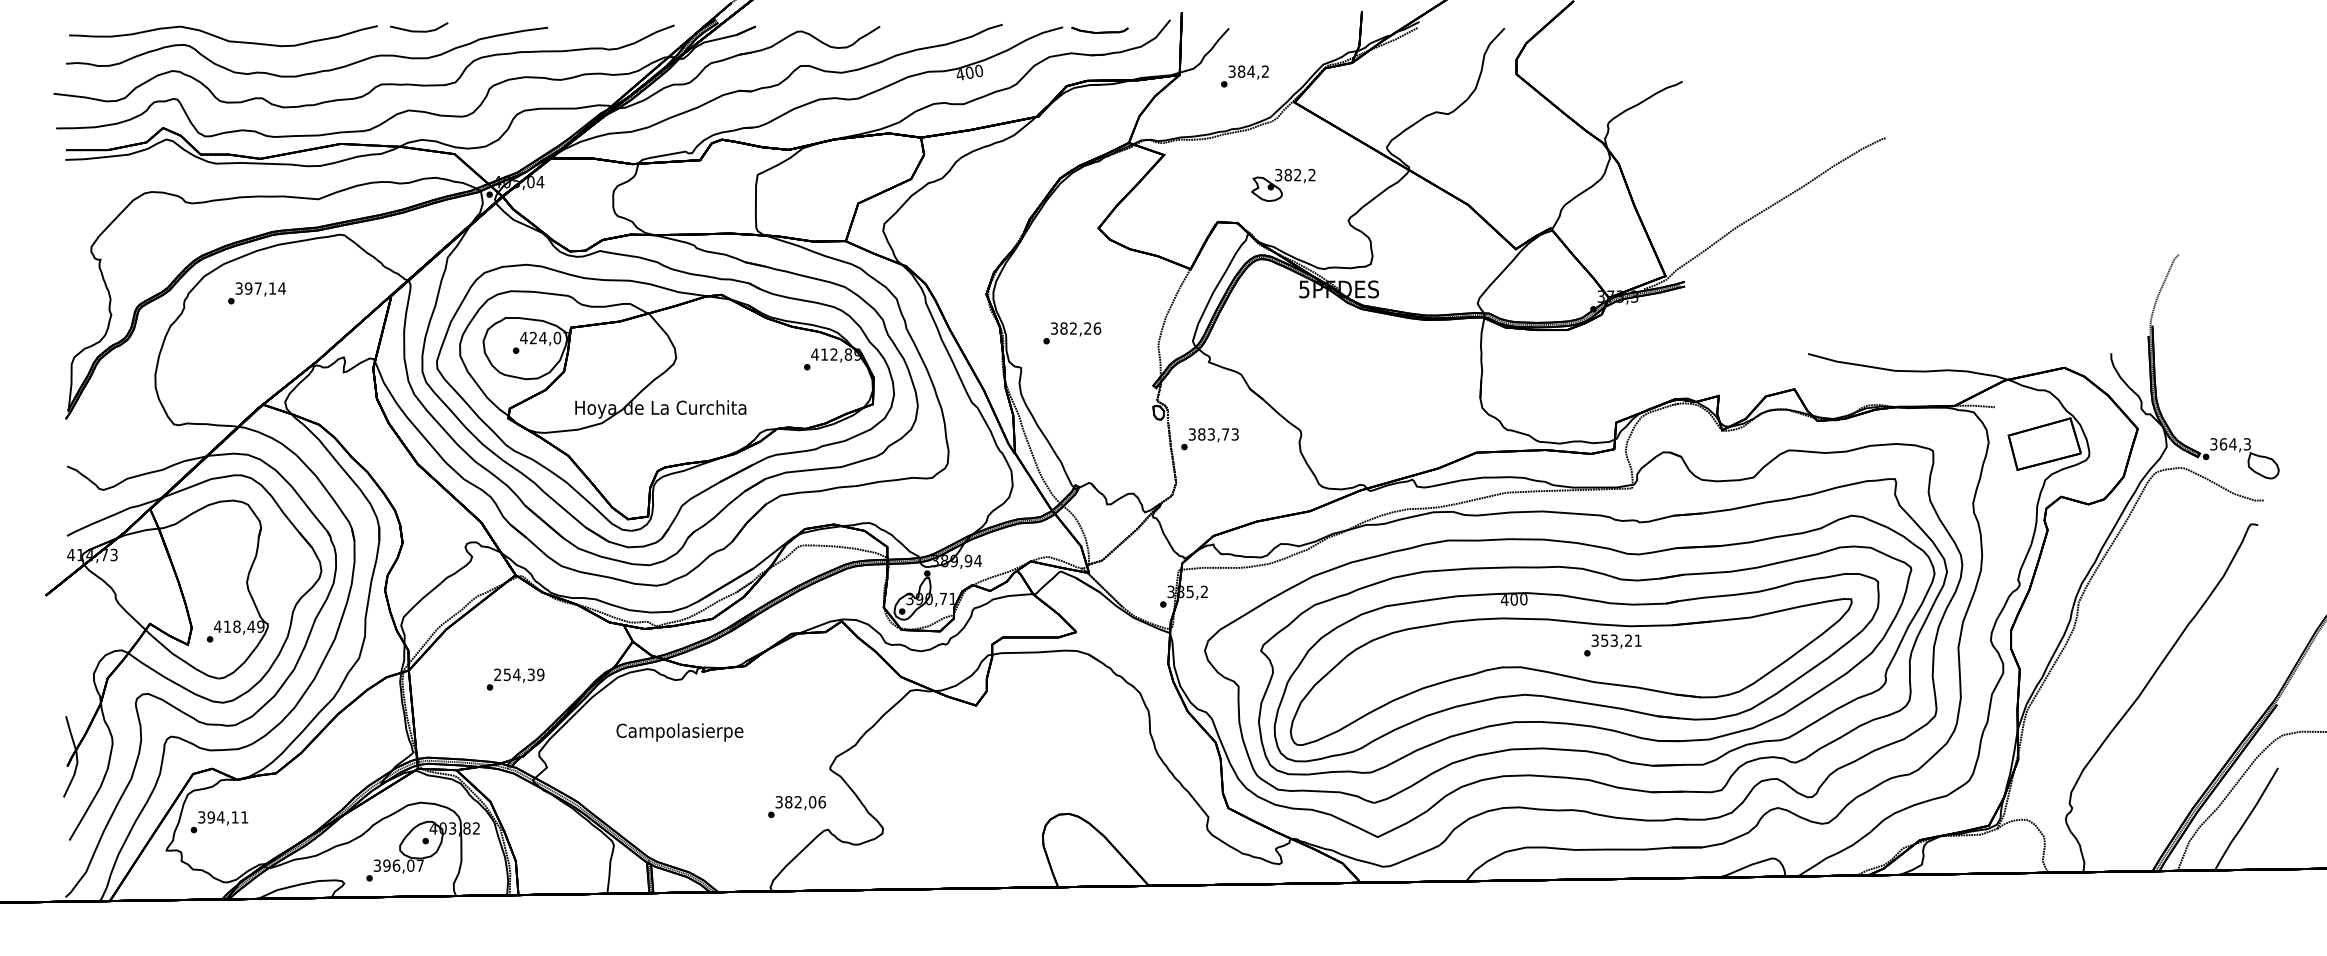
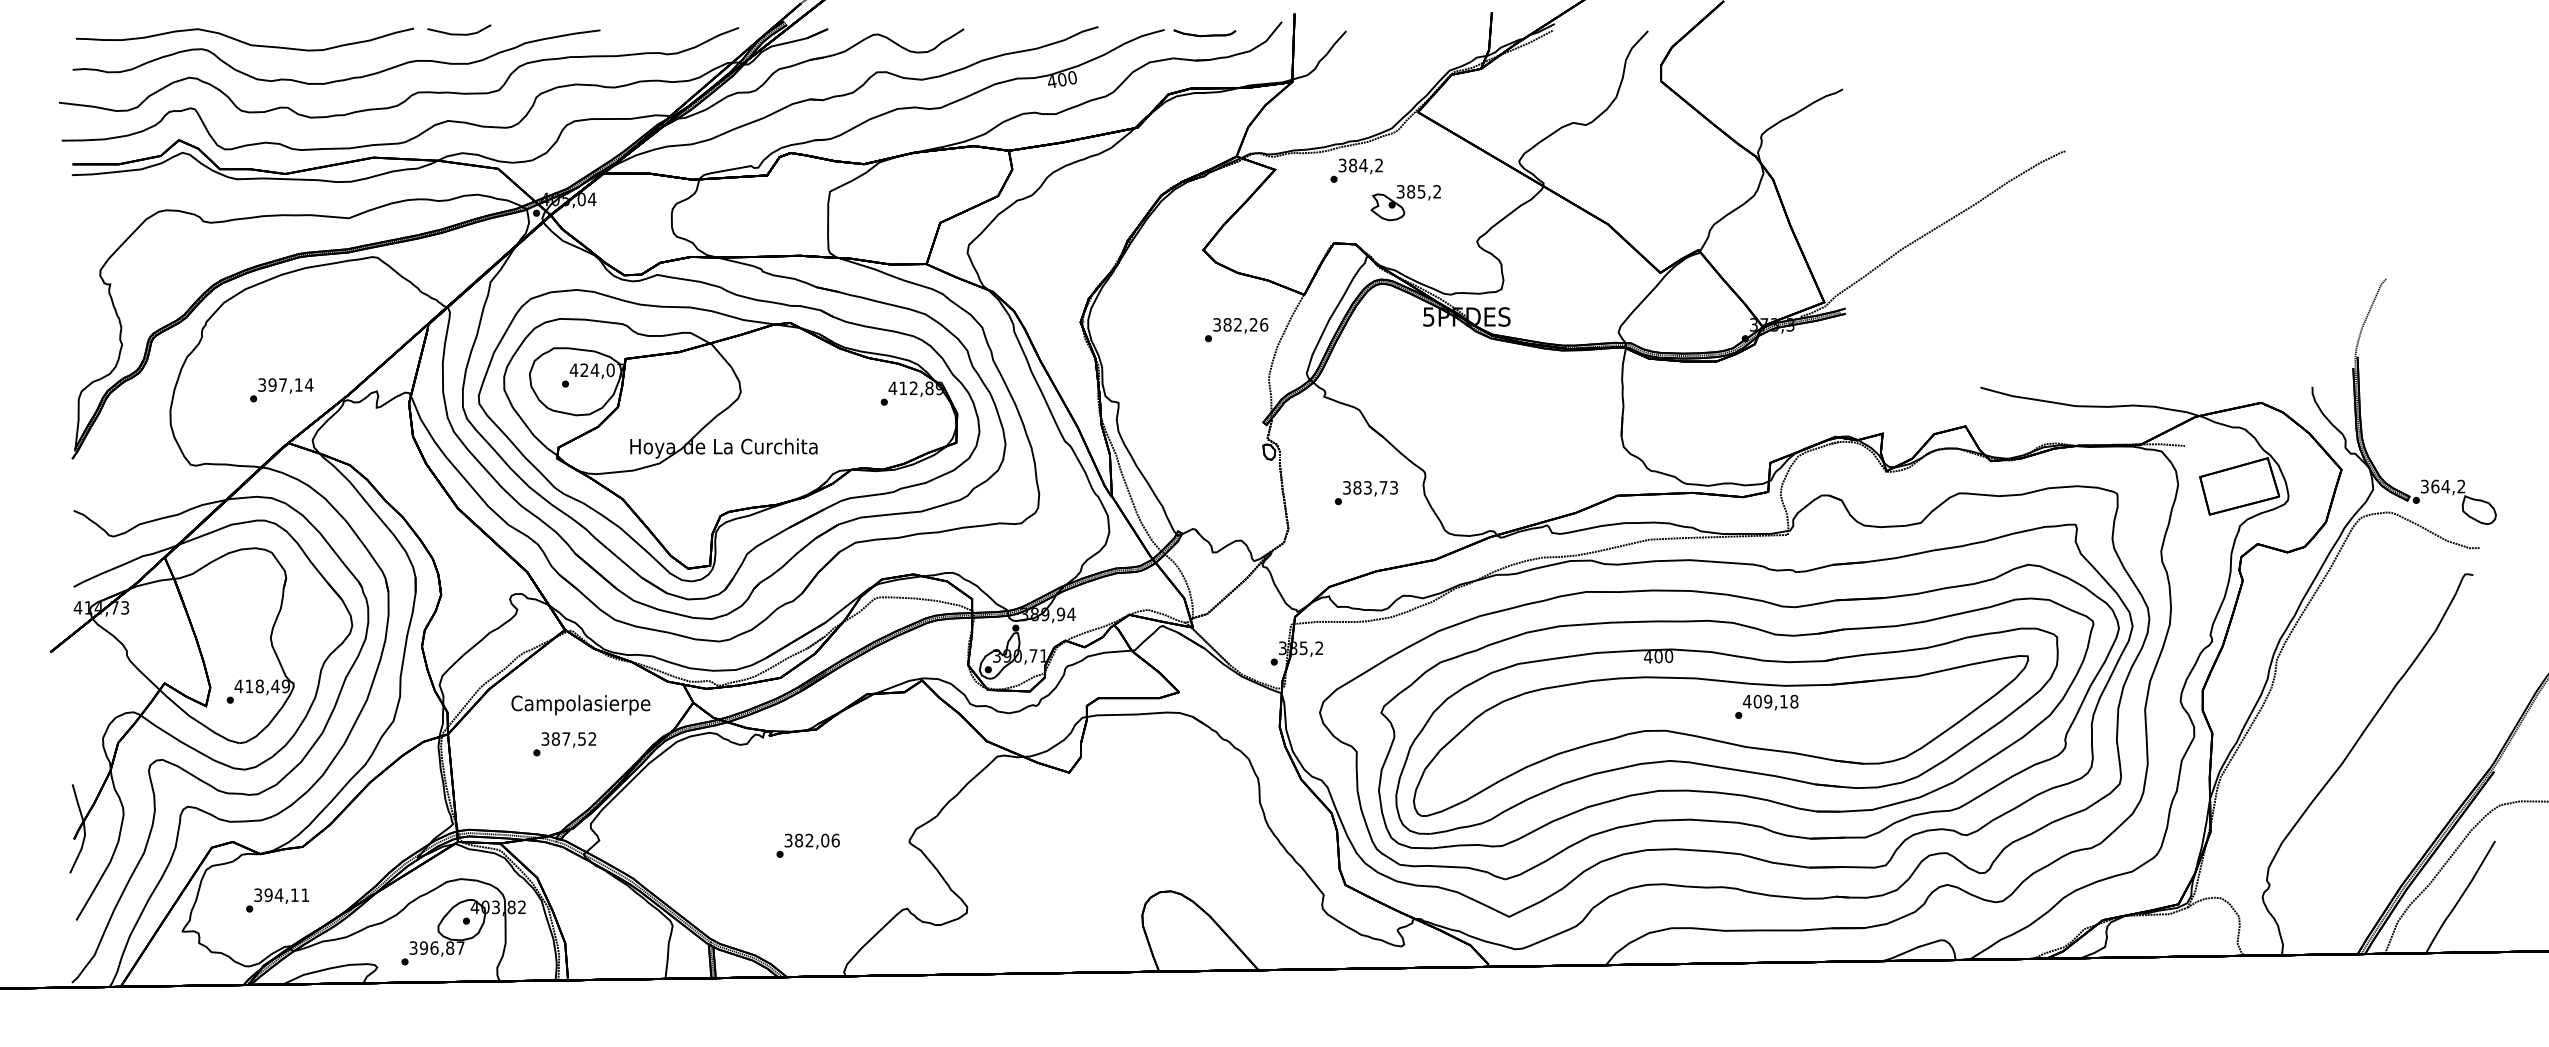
text: (1244, 76) -> (1356, 170), moved
text: (1297, 174) -> (1421, 191), 382,2 -> 385,2
text: (256, 293) -> (281, 390), moved
text: (1072, 333) -> (1236, 330), moved
text: (1210, 439) -> (1366, 493), moved
text: (2247, 444) -> (2461, 486), 364,3 -> 364,2
text: (1616, 640) -> (1770, 701), 353,21 -> 409,18
text: (518, 674) -> (568, 738), 254,39 -> 387,52
text: (679, 732) -> (580, 705), moved
text: (796, 806) -> (807, 845), moved
text: (219, 822) -> (277, 900), moved
text: (411, 865) -> (450, 947), 396,07 -> 396,87

